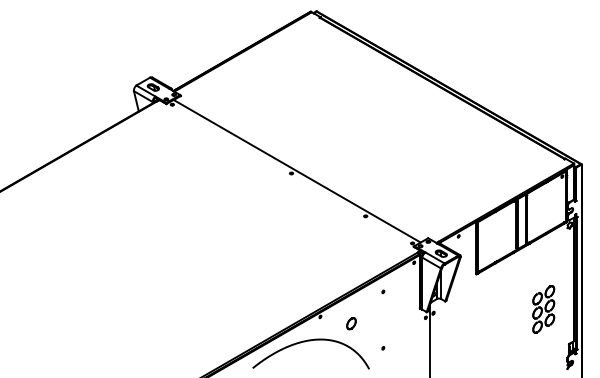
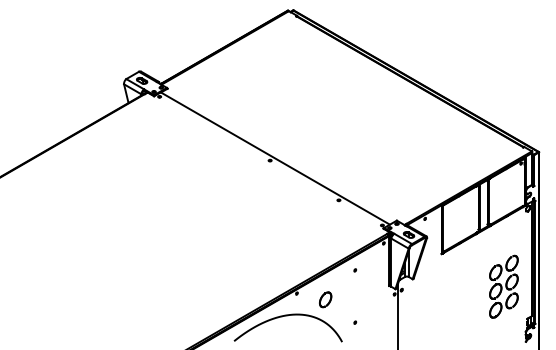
part: (543, 309) -> (503, 286), size x1.43
part: (351, 323) -> (325, 299), size x1.43

